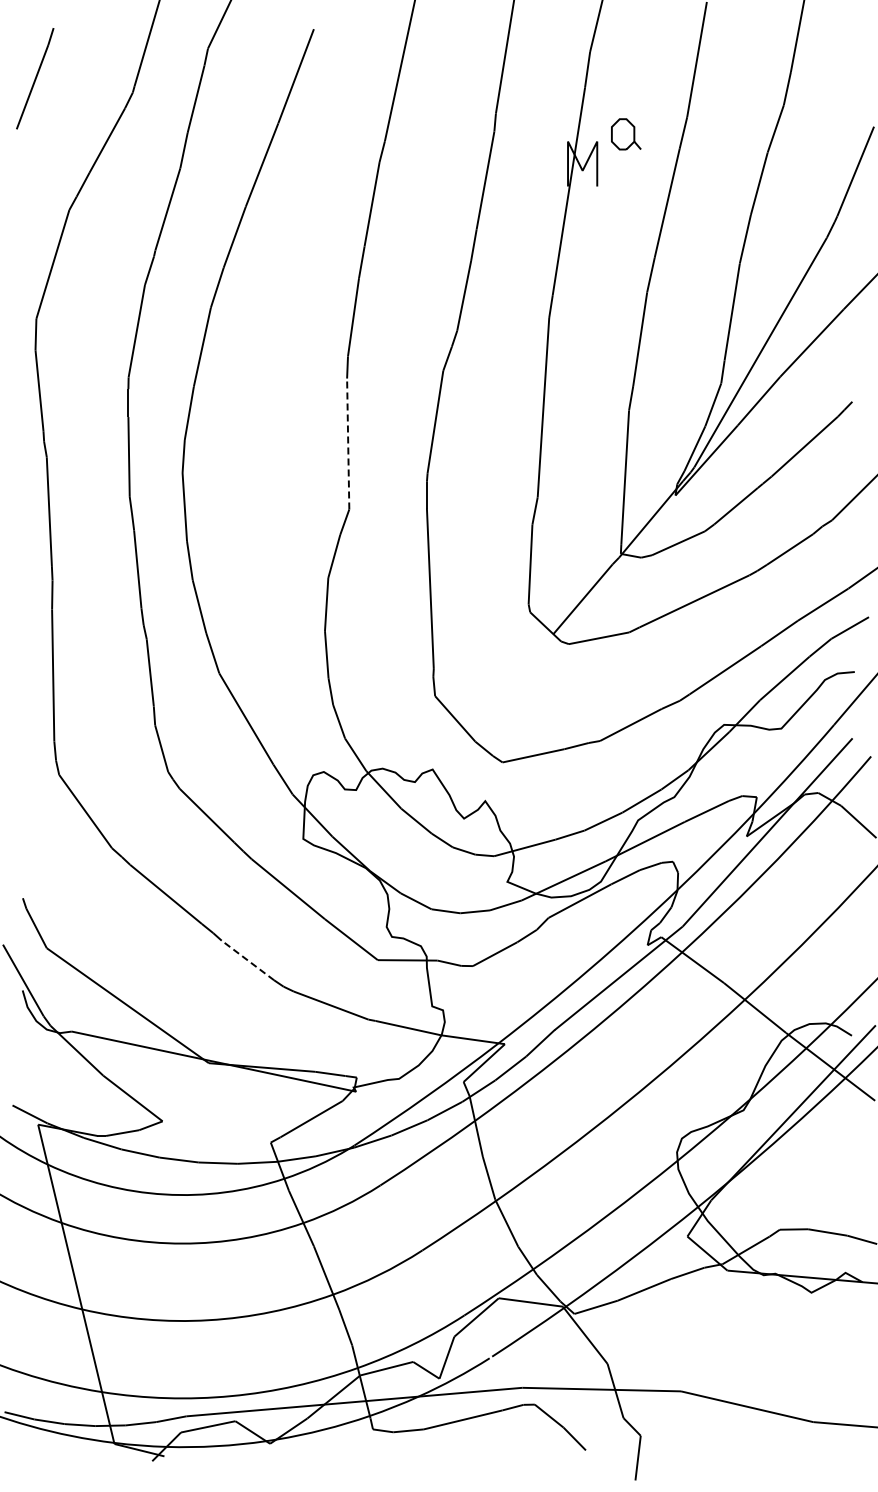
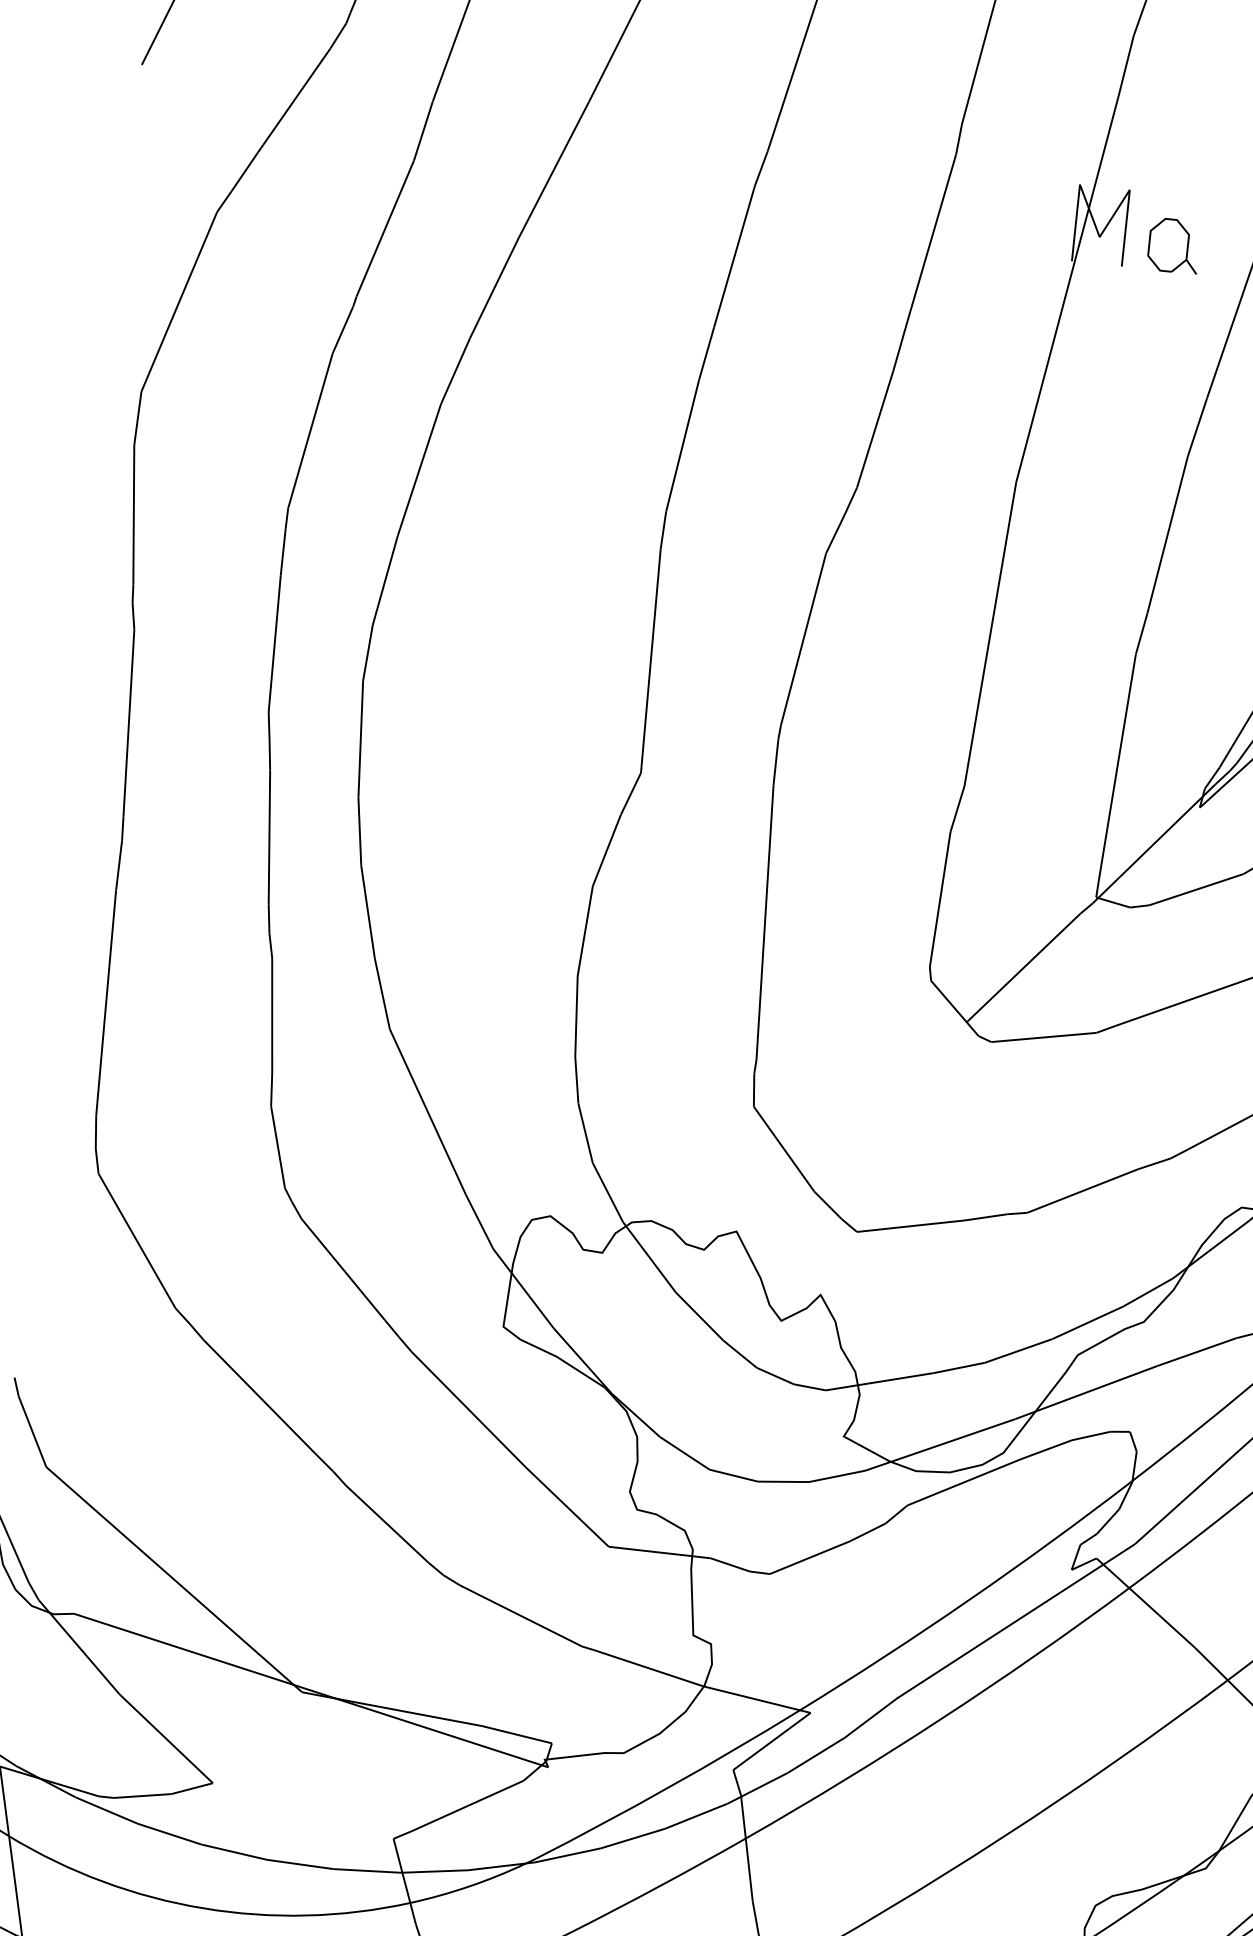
part: (626, 134) -> (1174, 246), moved
line: (348, 443) -> (651, 660), dashed -> solid
line: (247, 960) -> (386, 1524), dashed -> solid

